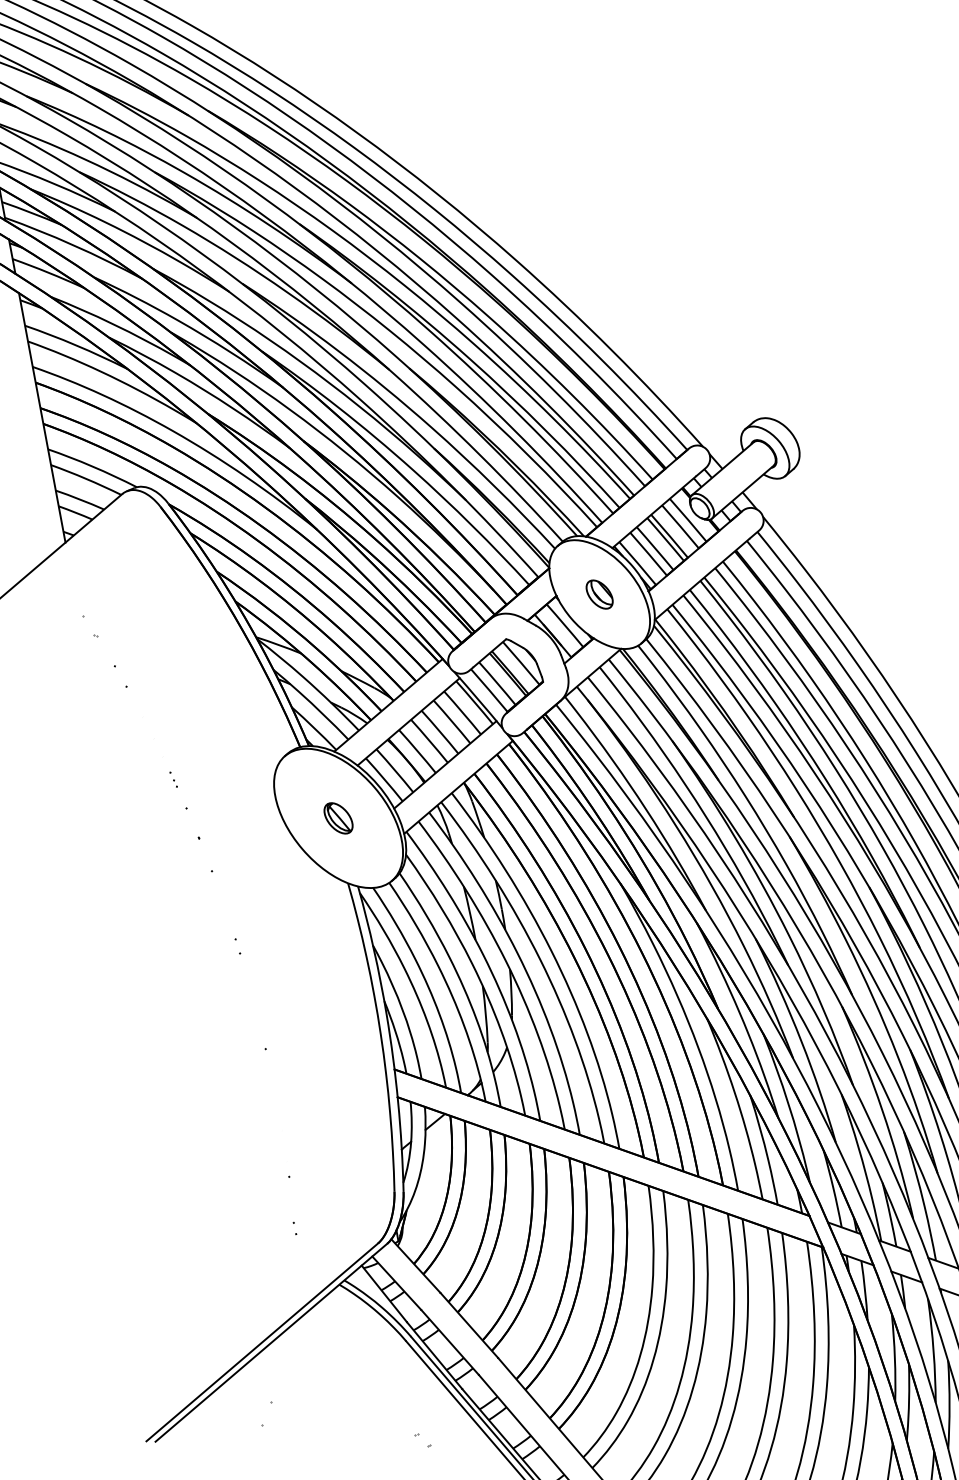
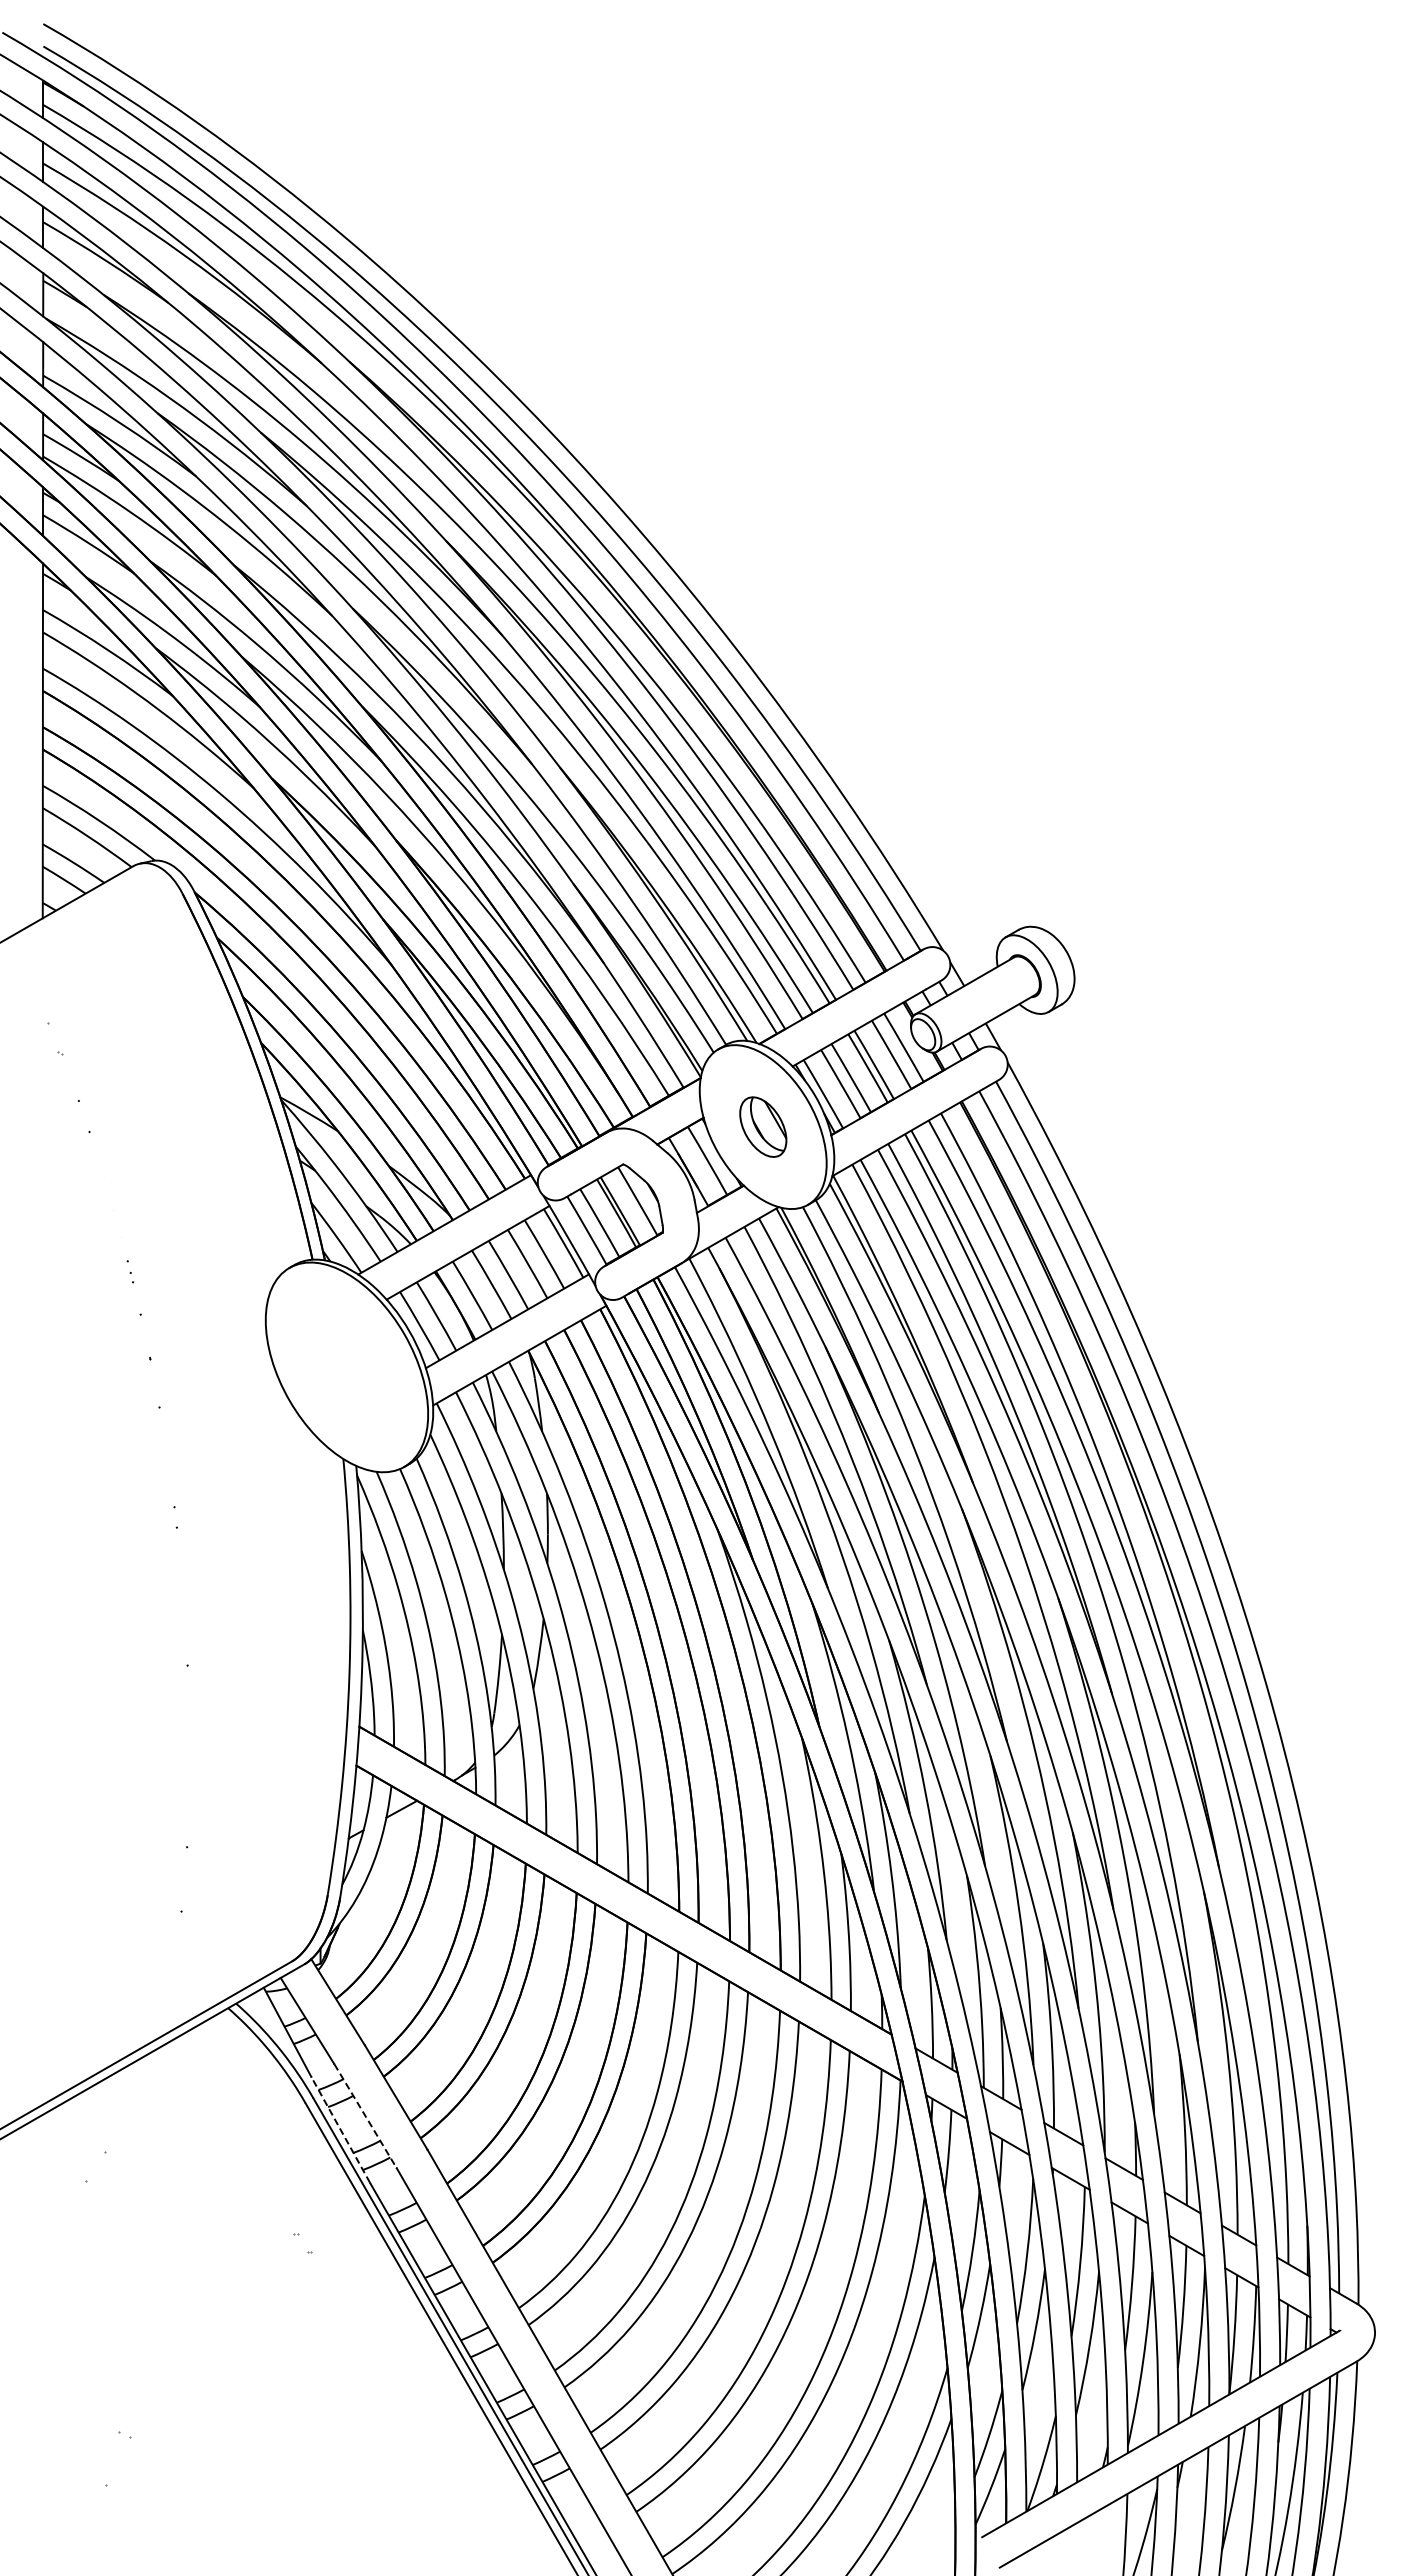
part: (599, 594) -> (762, 1126), size x1.4
part: (338, 818) -> (346, 1367), removed
line: (450, 1342) -> (365, 2116), solid -> dashed
line: (434, 1355) -> (340, 2129), solid -> dashed

